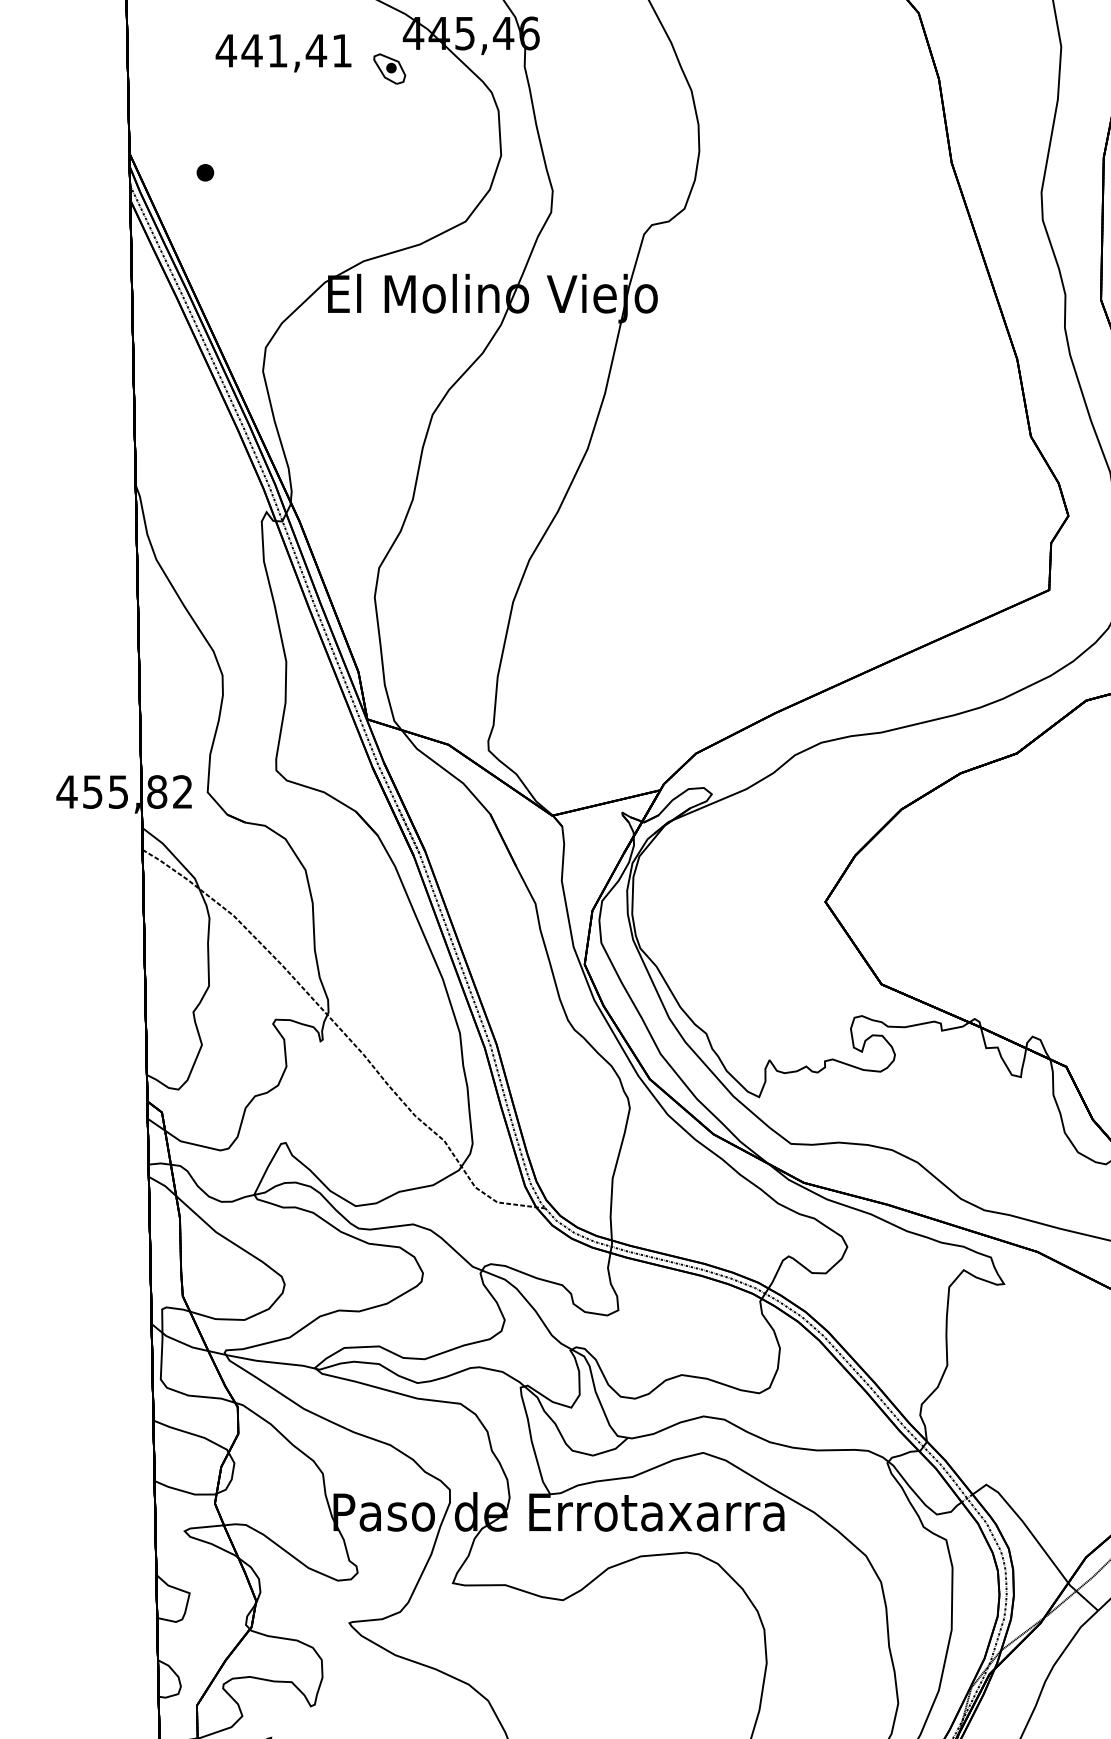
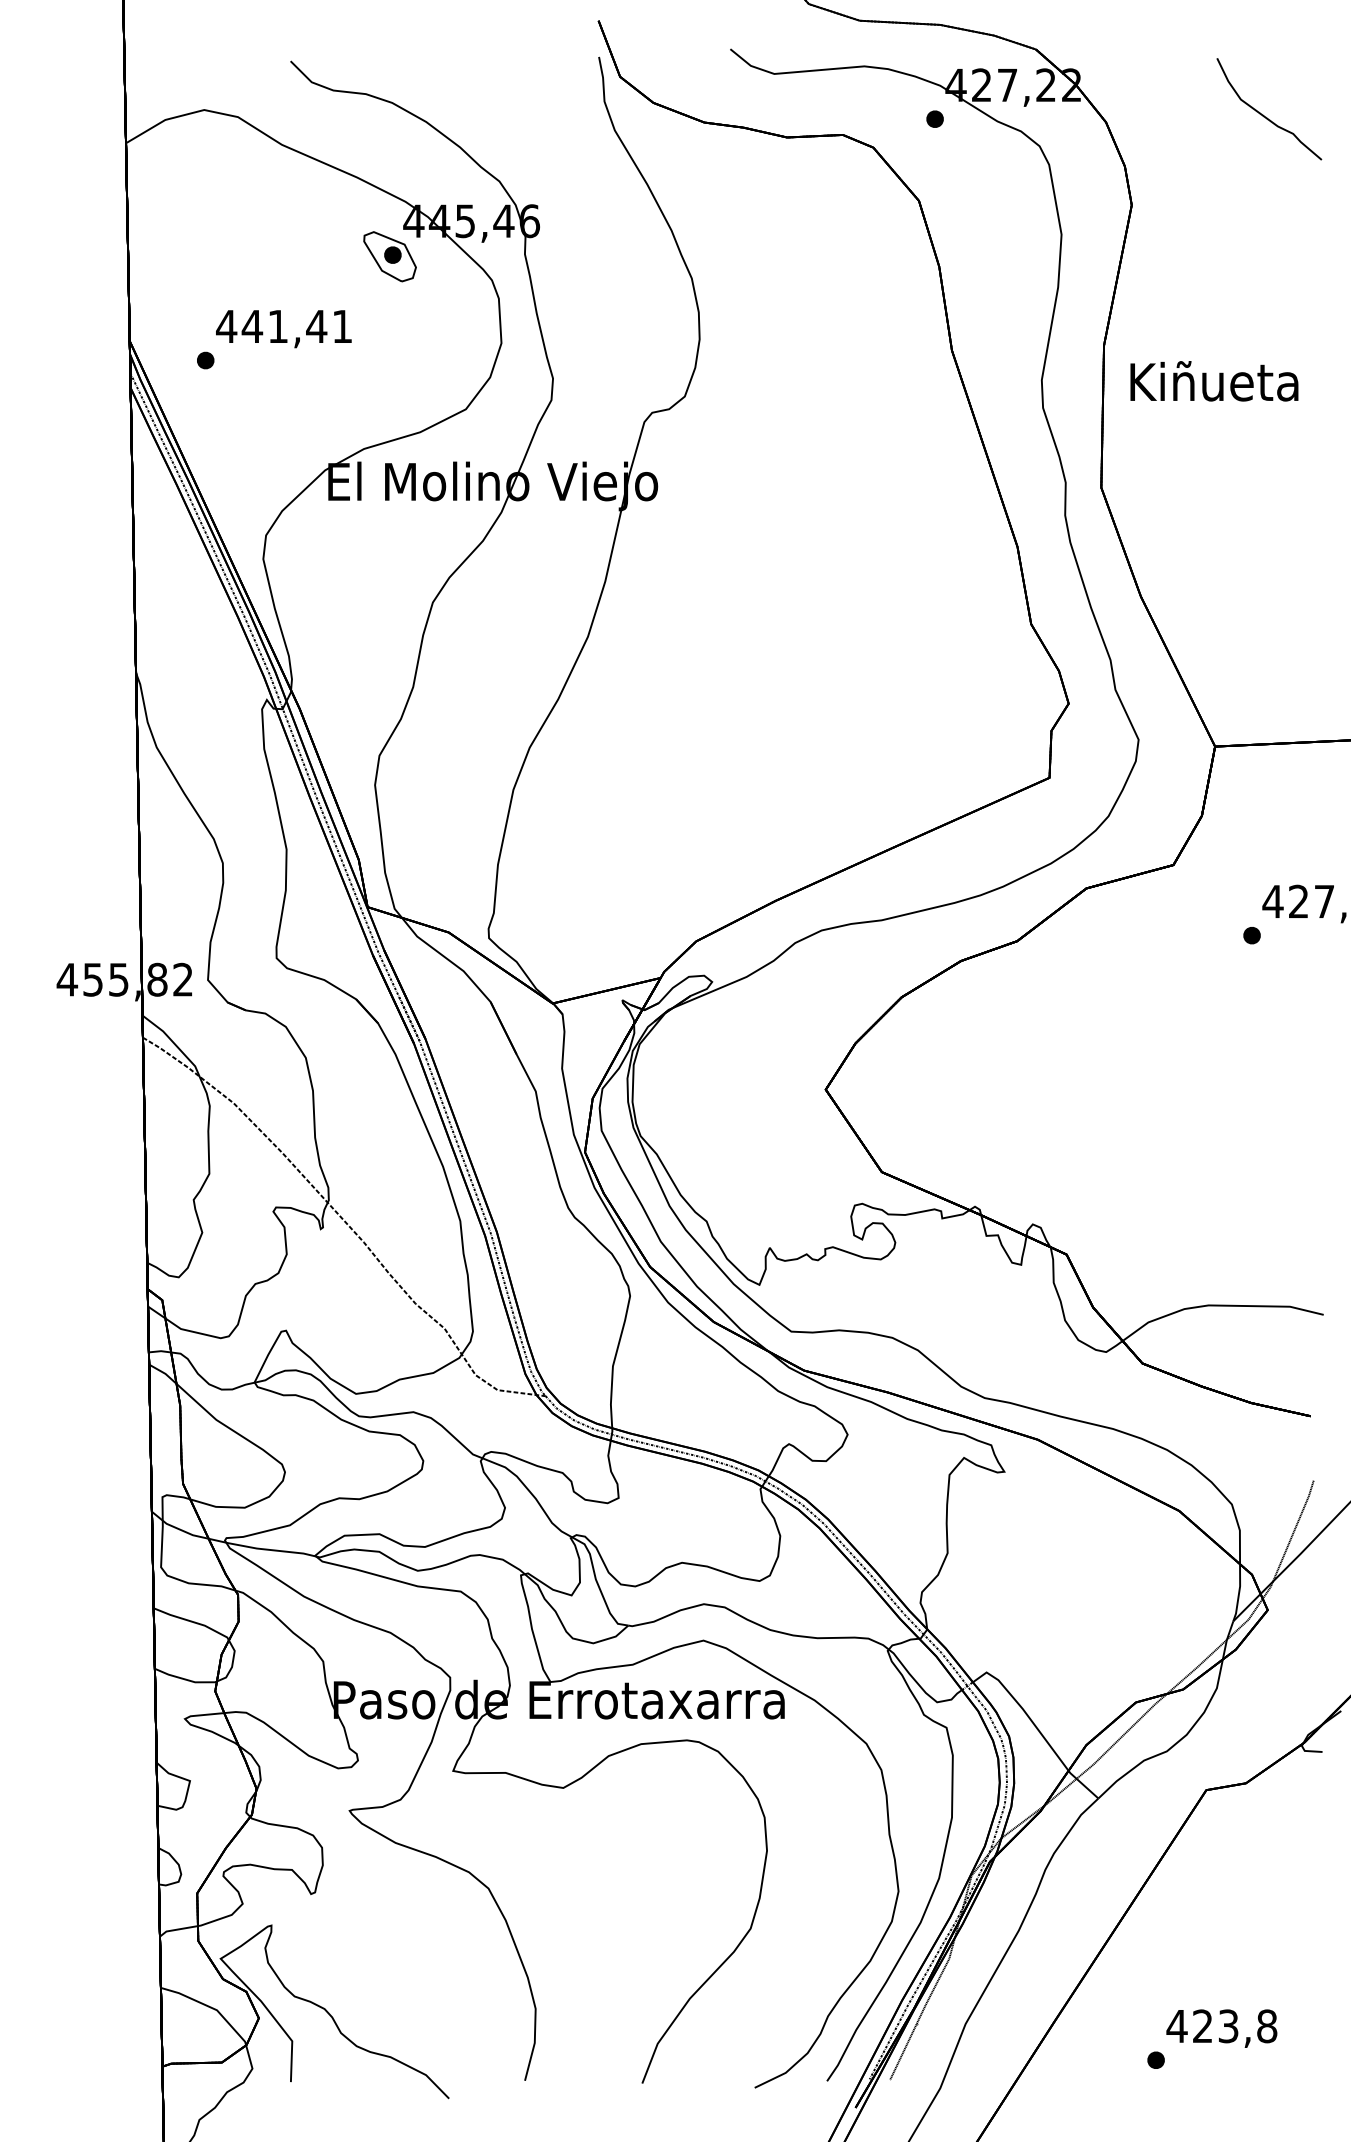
text: (283, 53) -> (283, 329), moved
part: (389, 68) -> (389, 256), size x1.67

